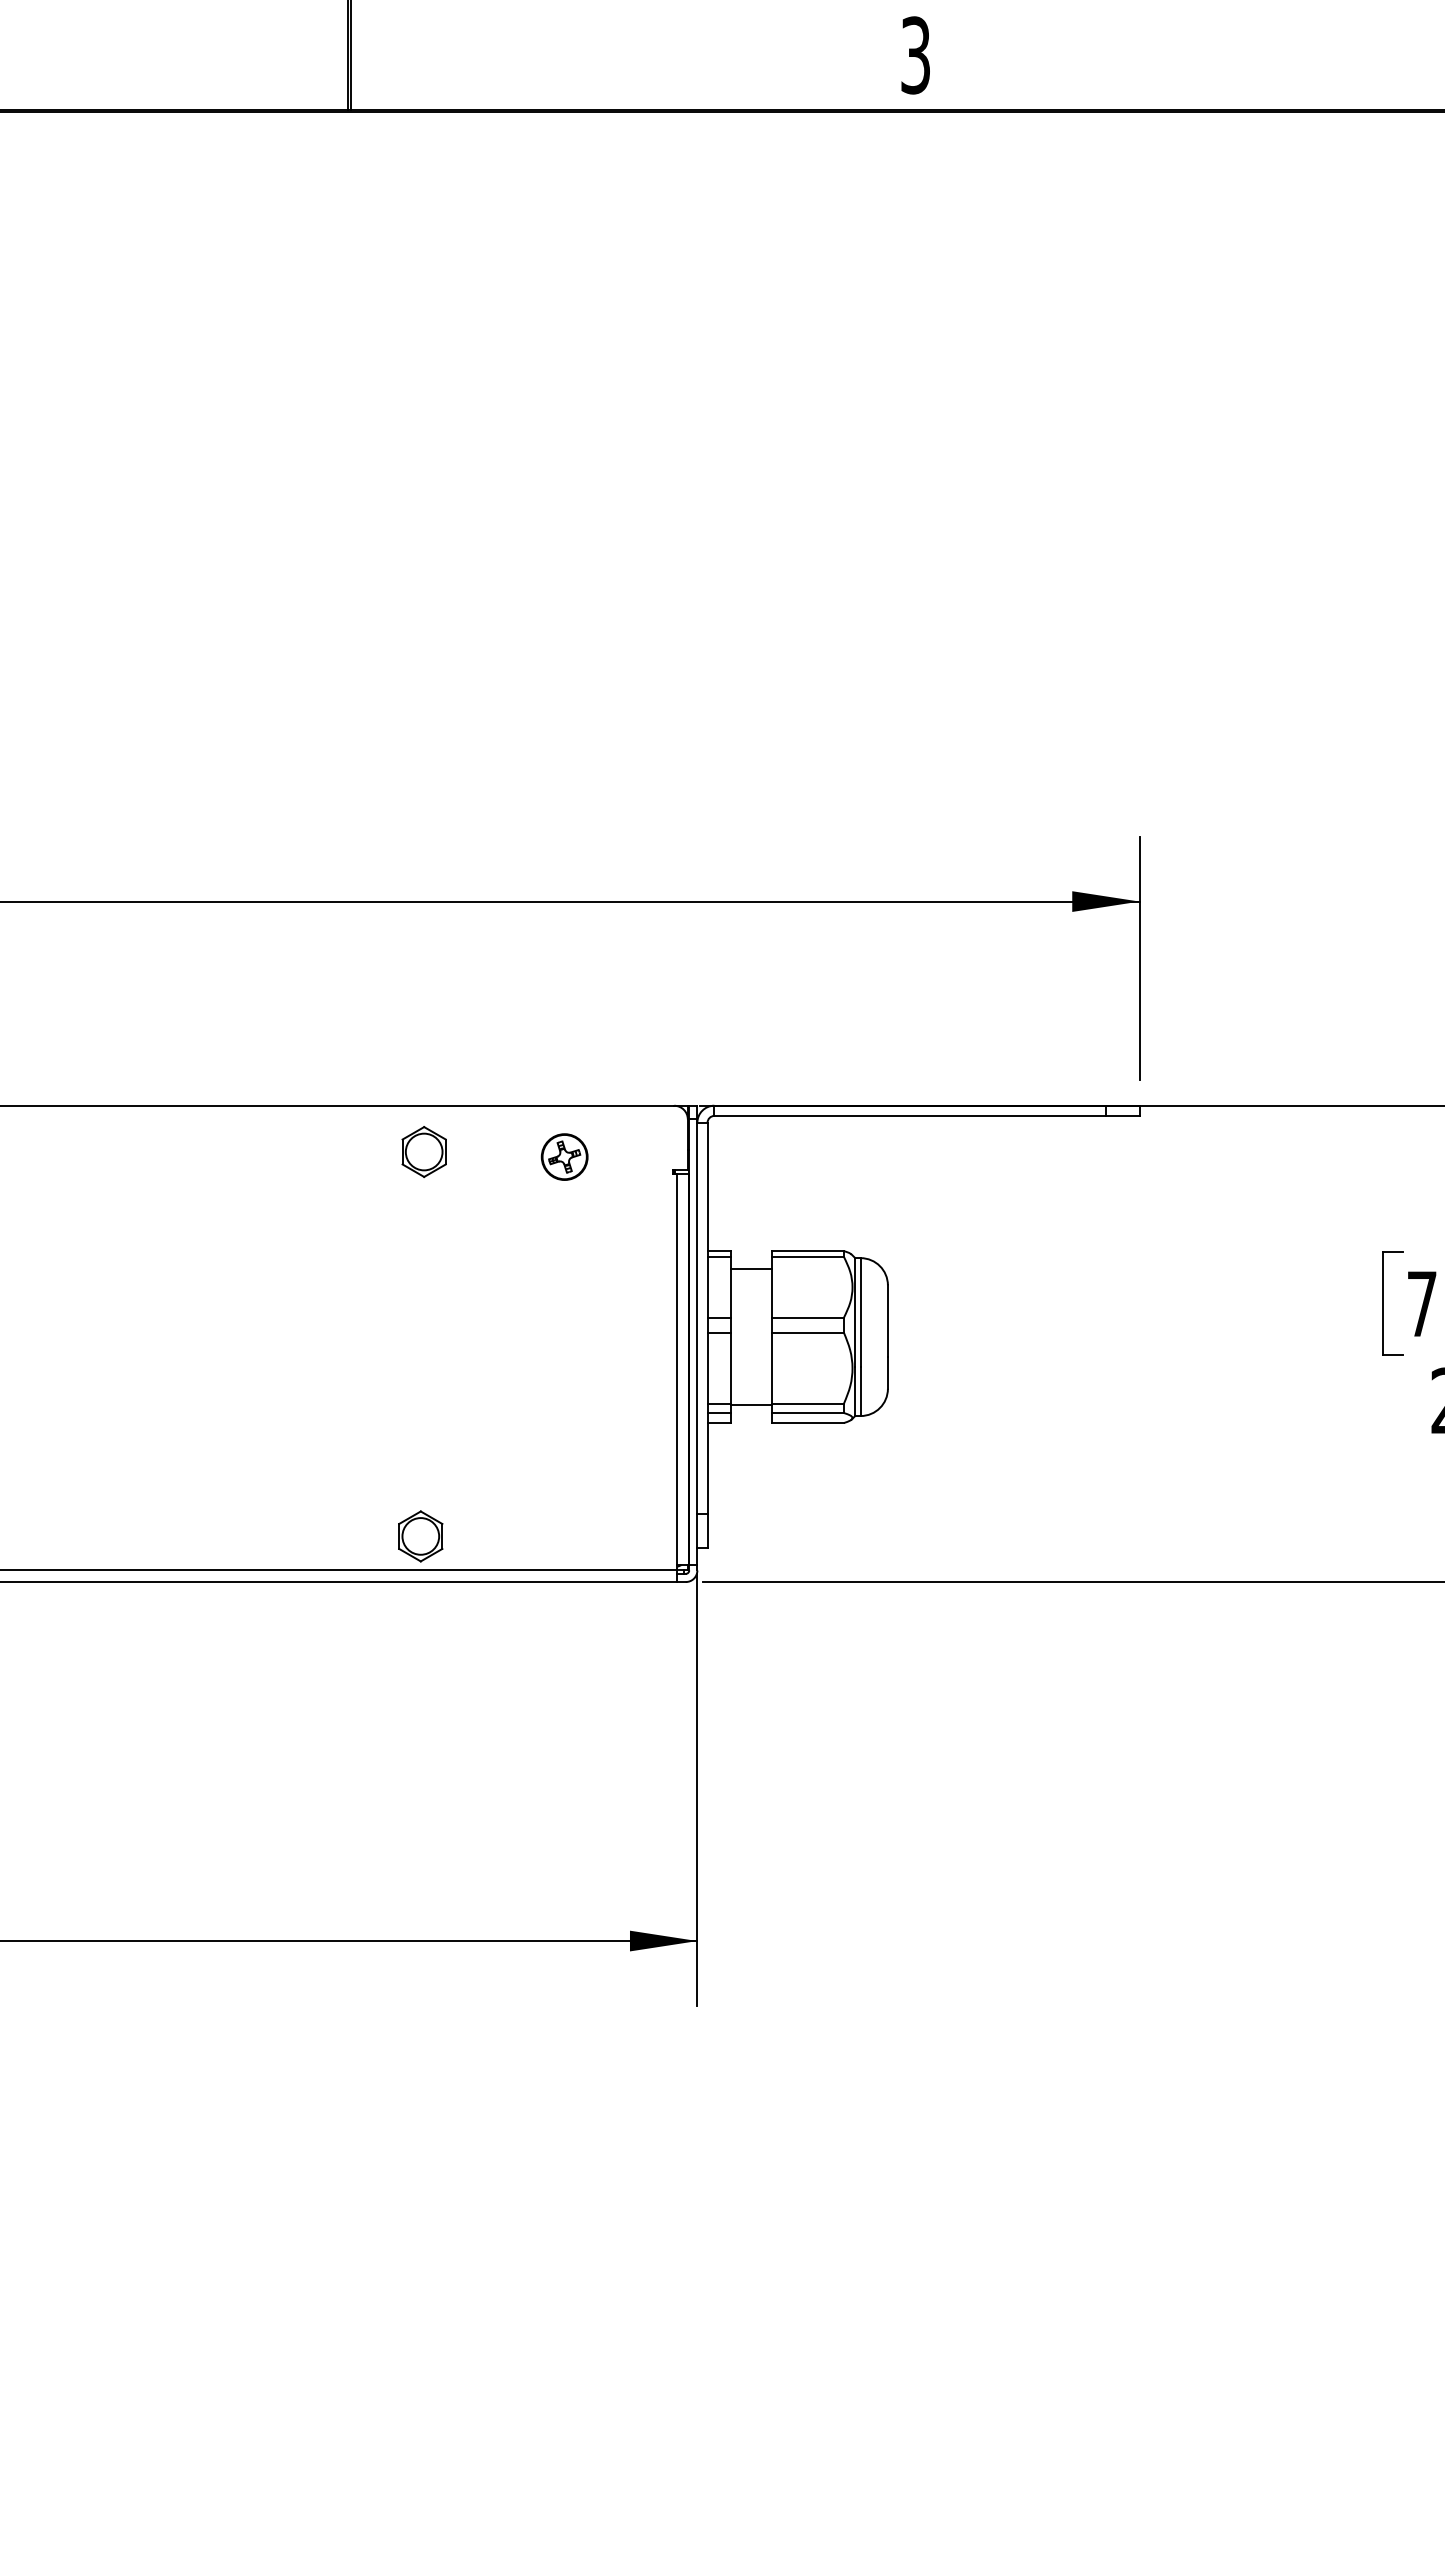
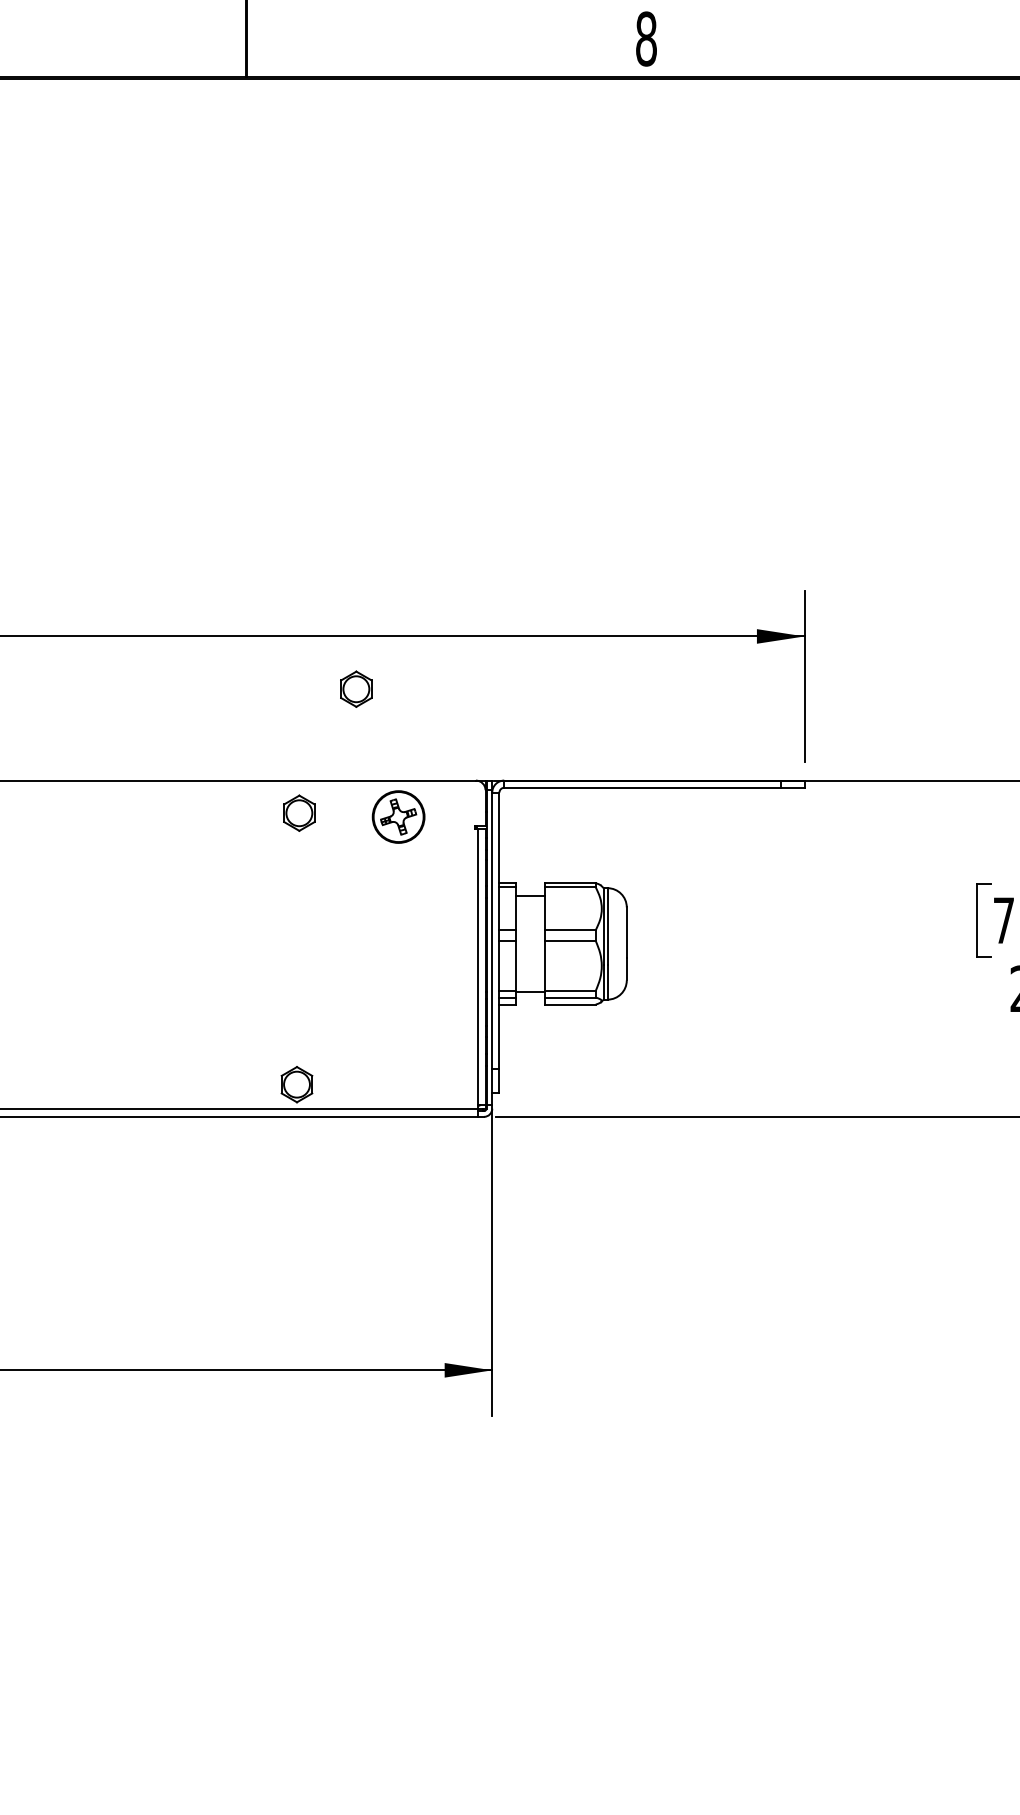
text: (915, 54) -> (646, 38), 3 -> 8
part: (505, 975) -> (356, 688), added
part: (564, 1156) -> (398, 816), size x1.6

